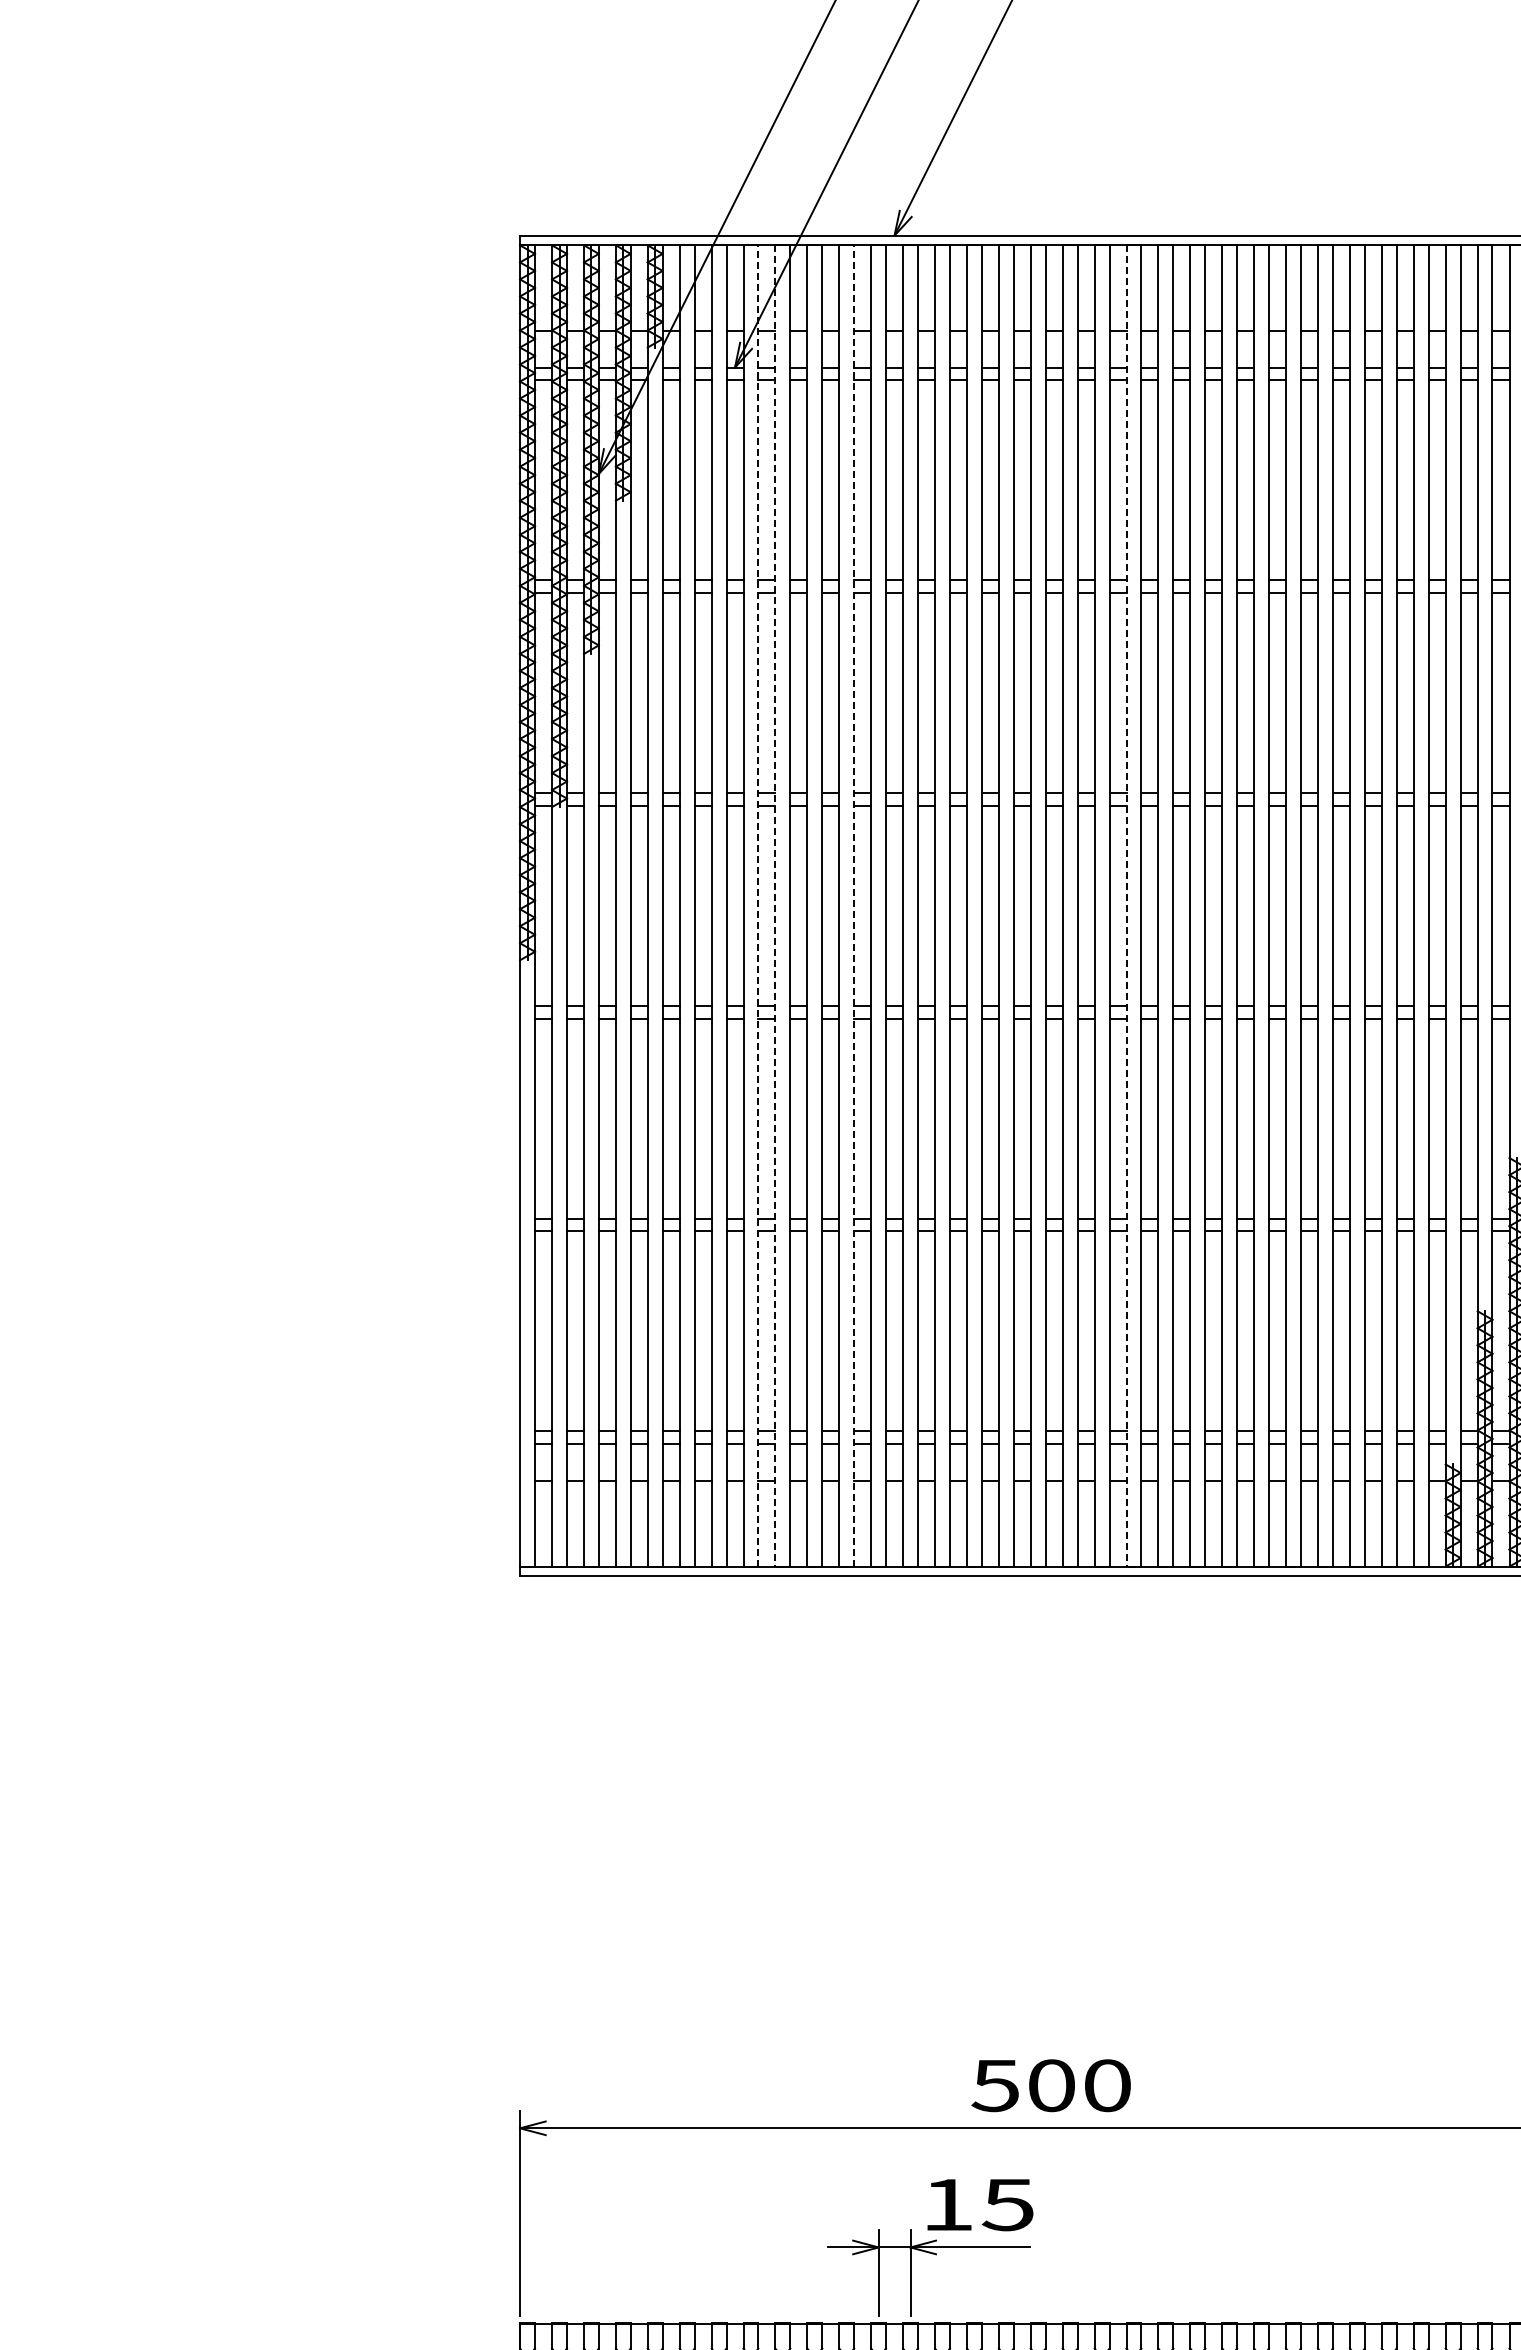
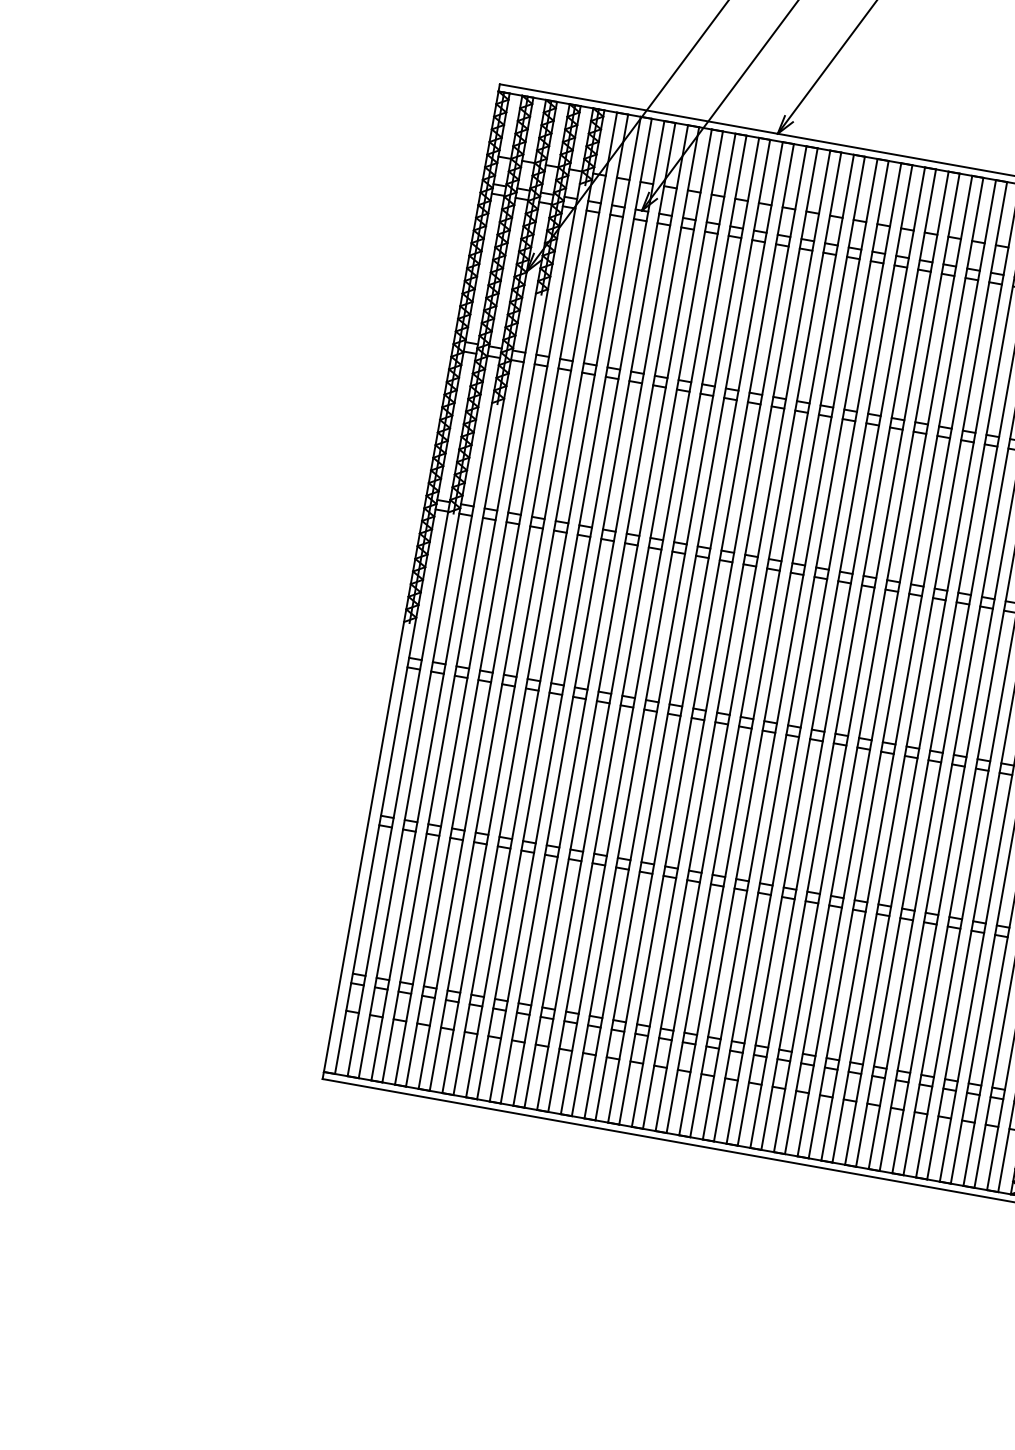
line: (758, 906) -> (588, 613), dashed -> solid
line: (775, 906) -> (600, 615), dashed -> solid
line: (854, 906) -> (659, 626), dashed -> solid
line: (1126, 906) -> (861, 662), dashed -> solid

